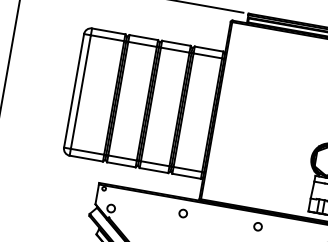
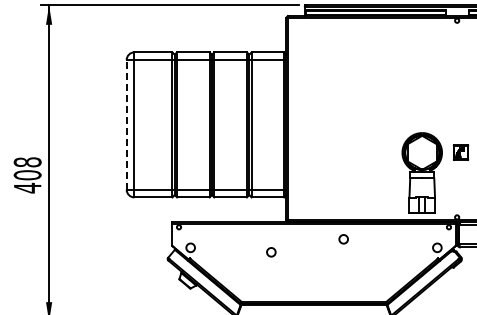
line: (73, 90) -> (126, 124), solid -> dashed
circle: (183, 213) -> (271, 252), moved
circle: (257, 226) -> (343, 239), moved

